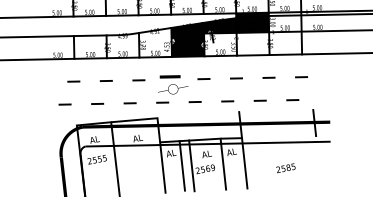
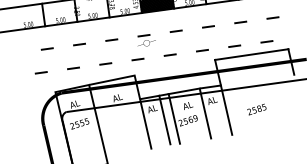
part: (173, 84) -> (146, 40), size x0.62
line: (276, 110) -> (251, 54), added
text: (285, 168) -> (256, 109), moved

